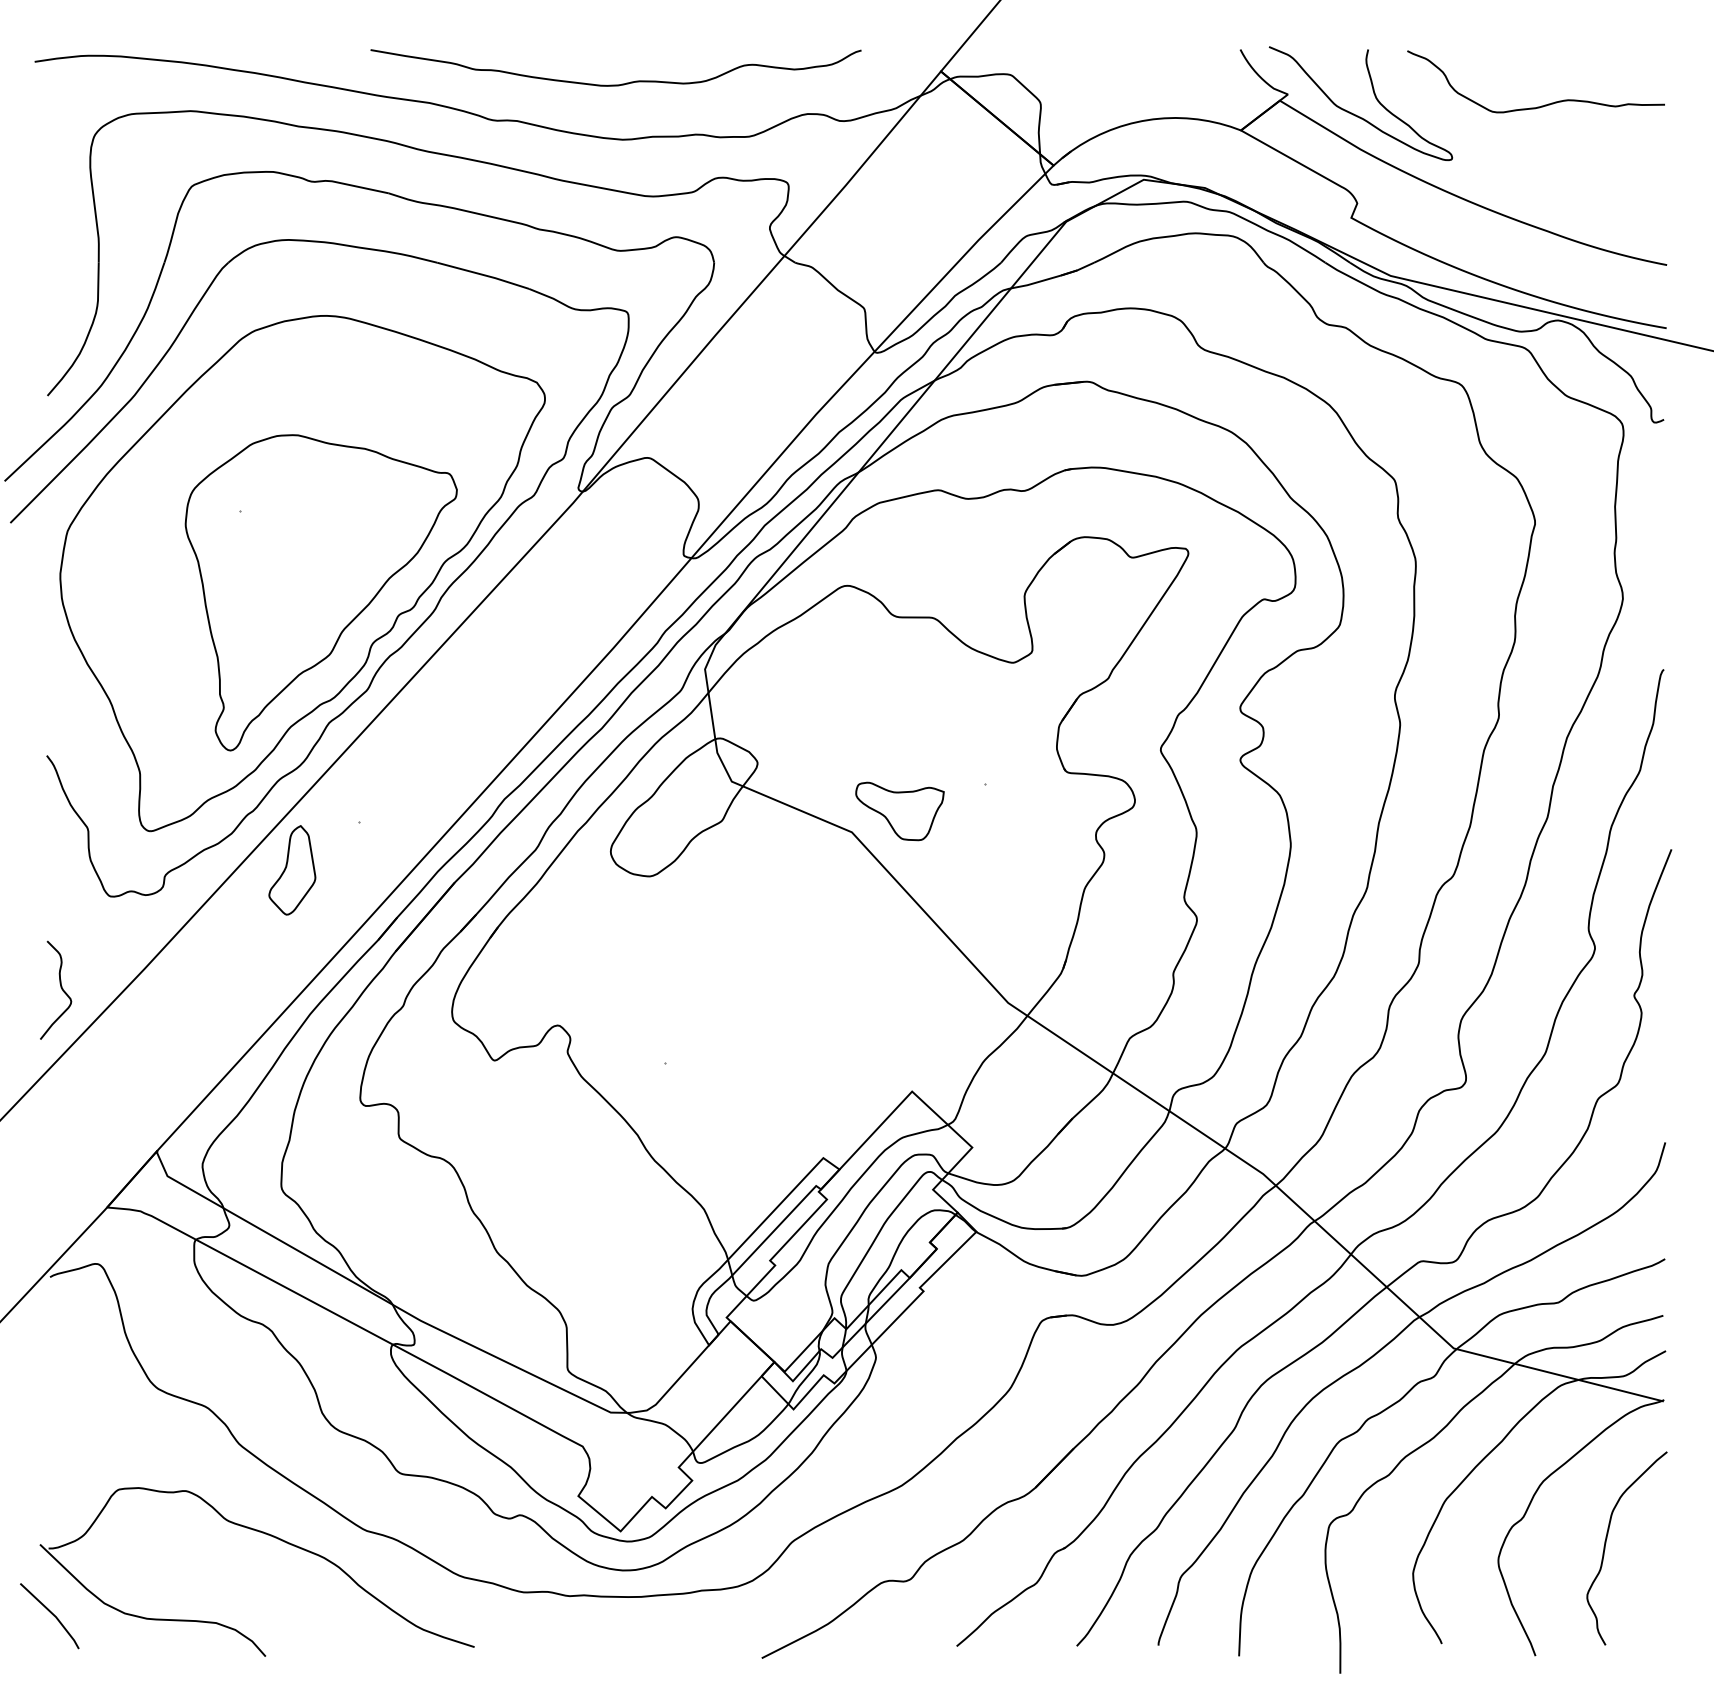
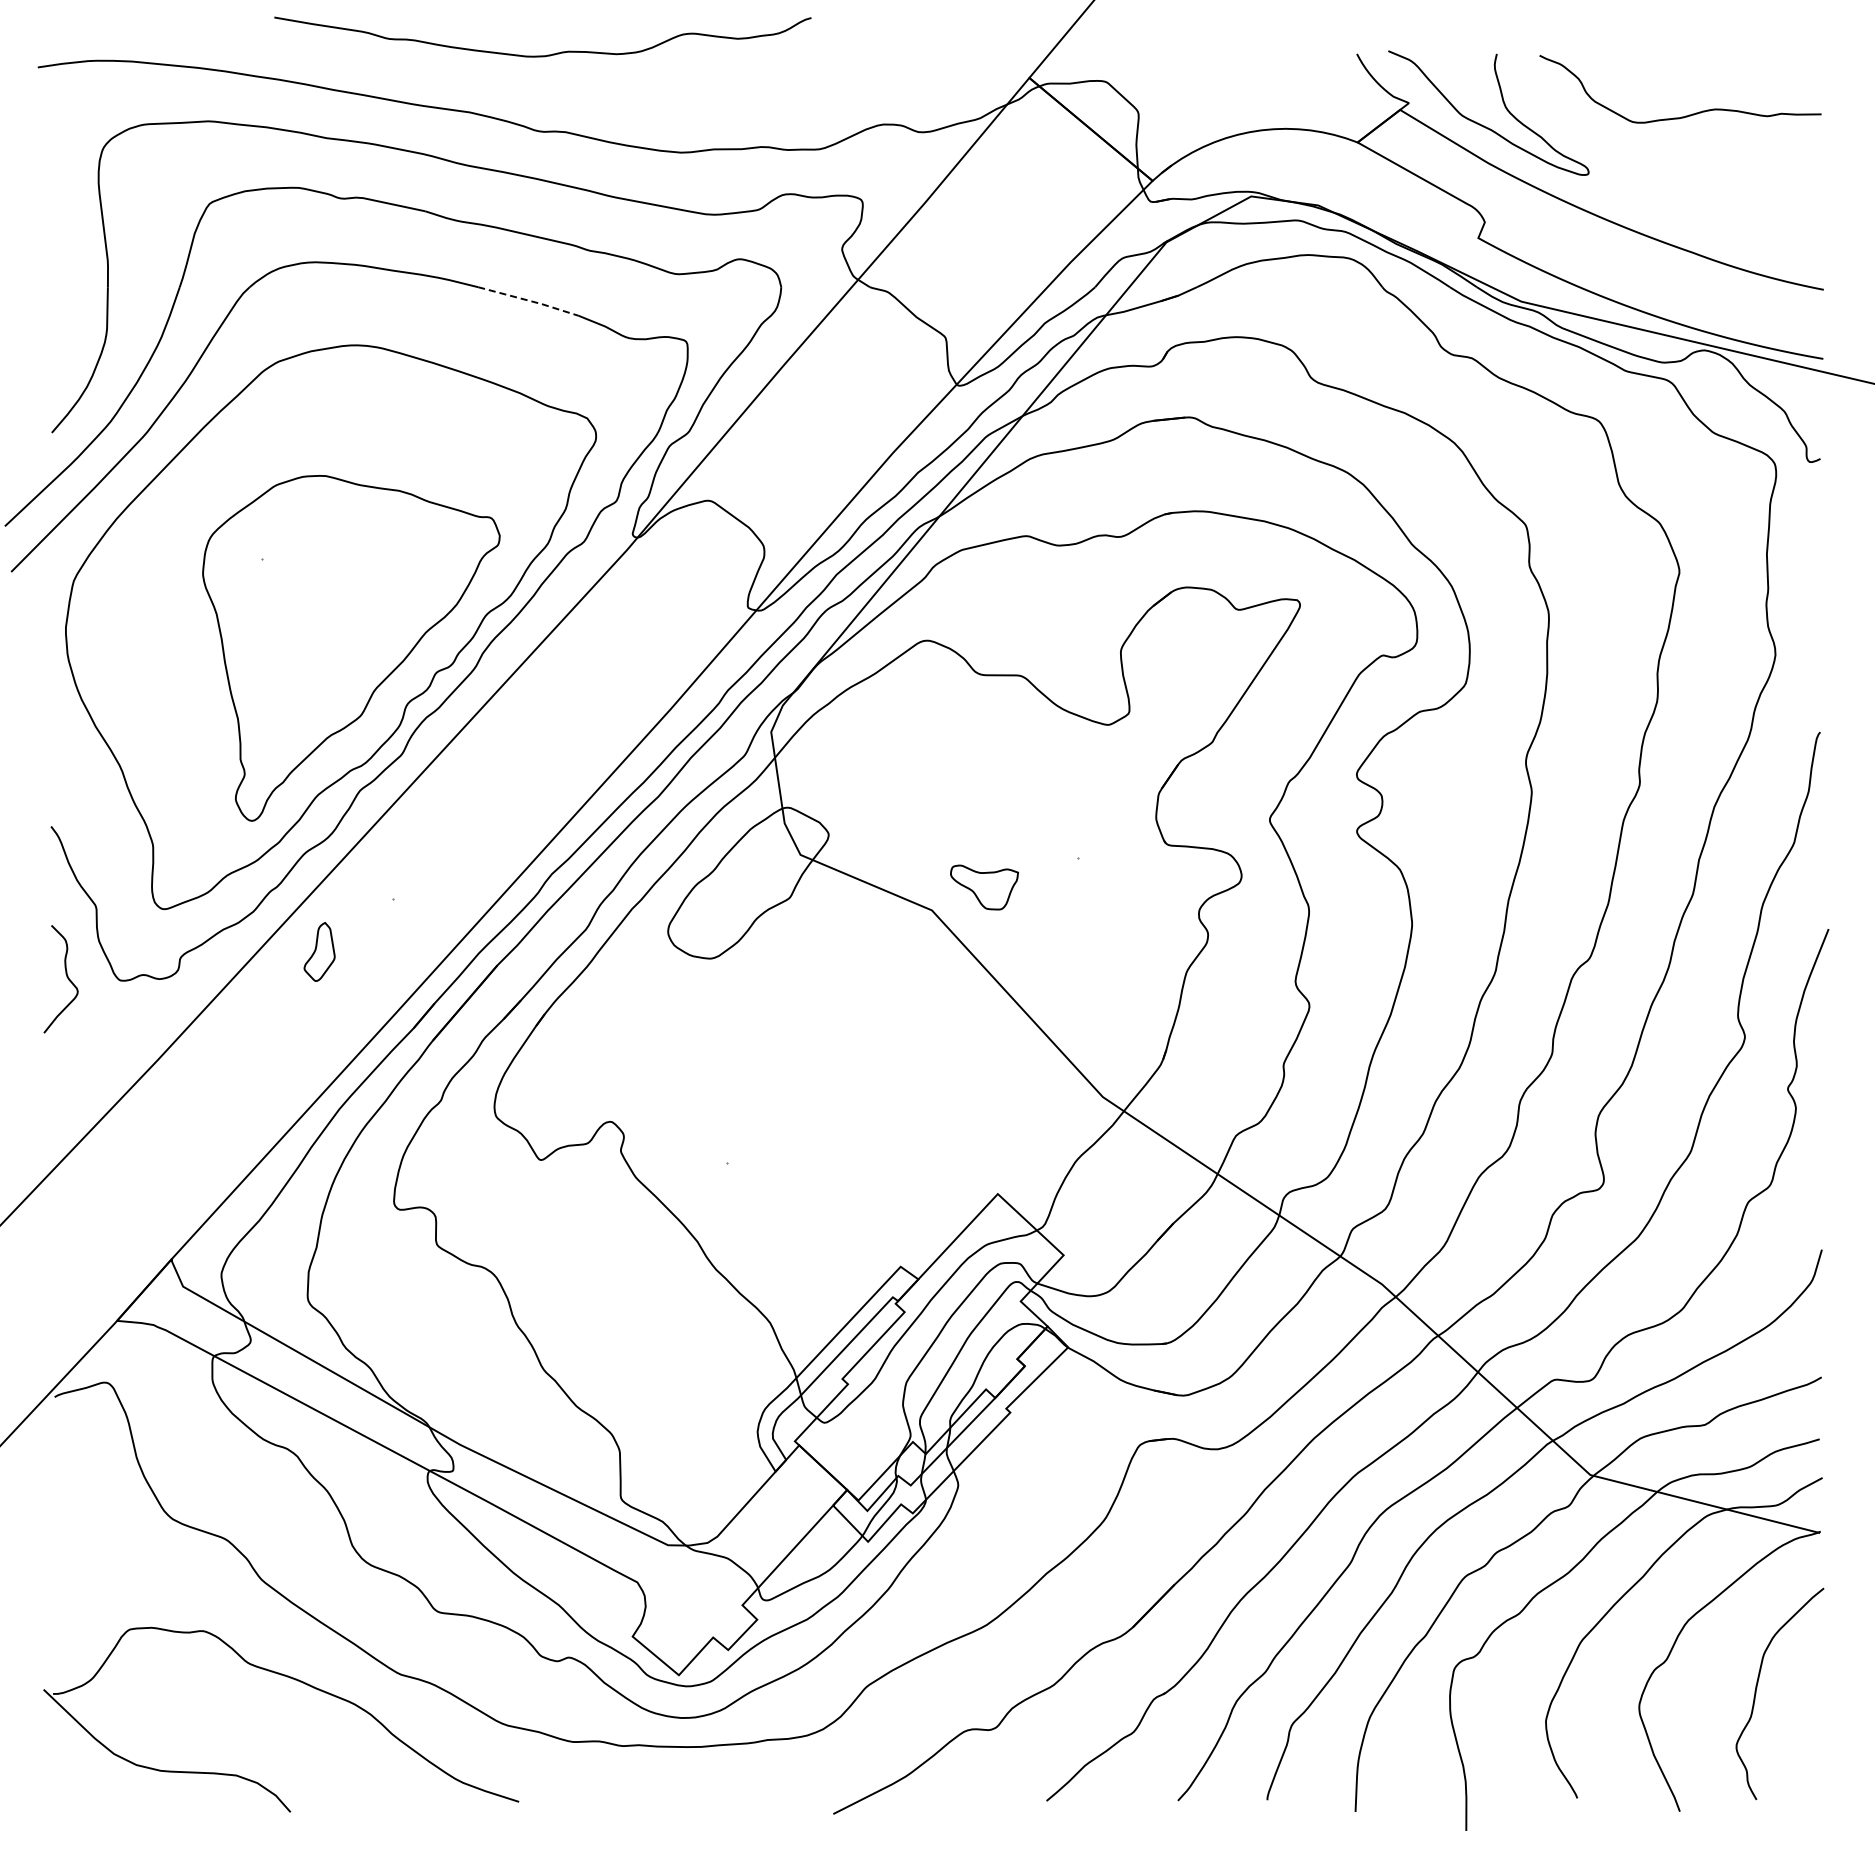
curve: (620, 83) -> (547, 54), moved
line: (484, 274) -> (529, 300), solid -> dashed
part: (899, 811) -> (984, 887), size x0.7
part: (292, 869) -> (319, 951), size x0.6
curve: (60, 988) -> (66, 977), moved
curve: (49, 1612) -> (54, 1764), removed

